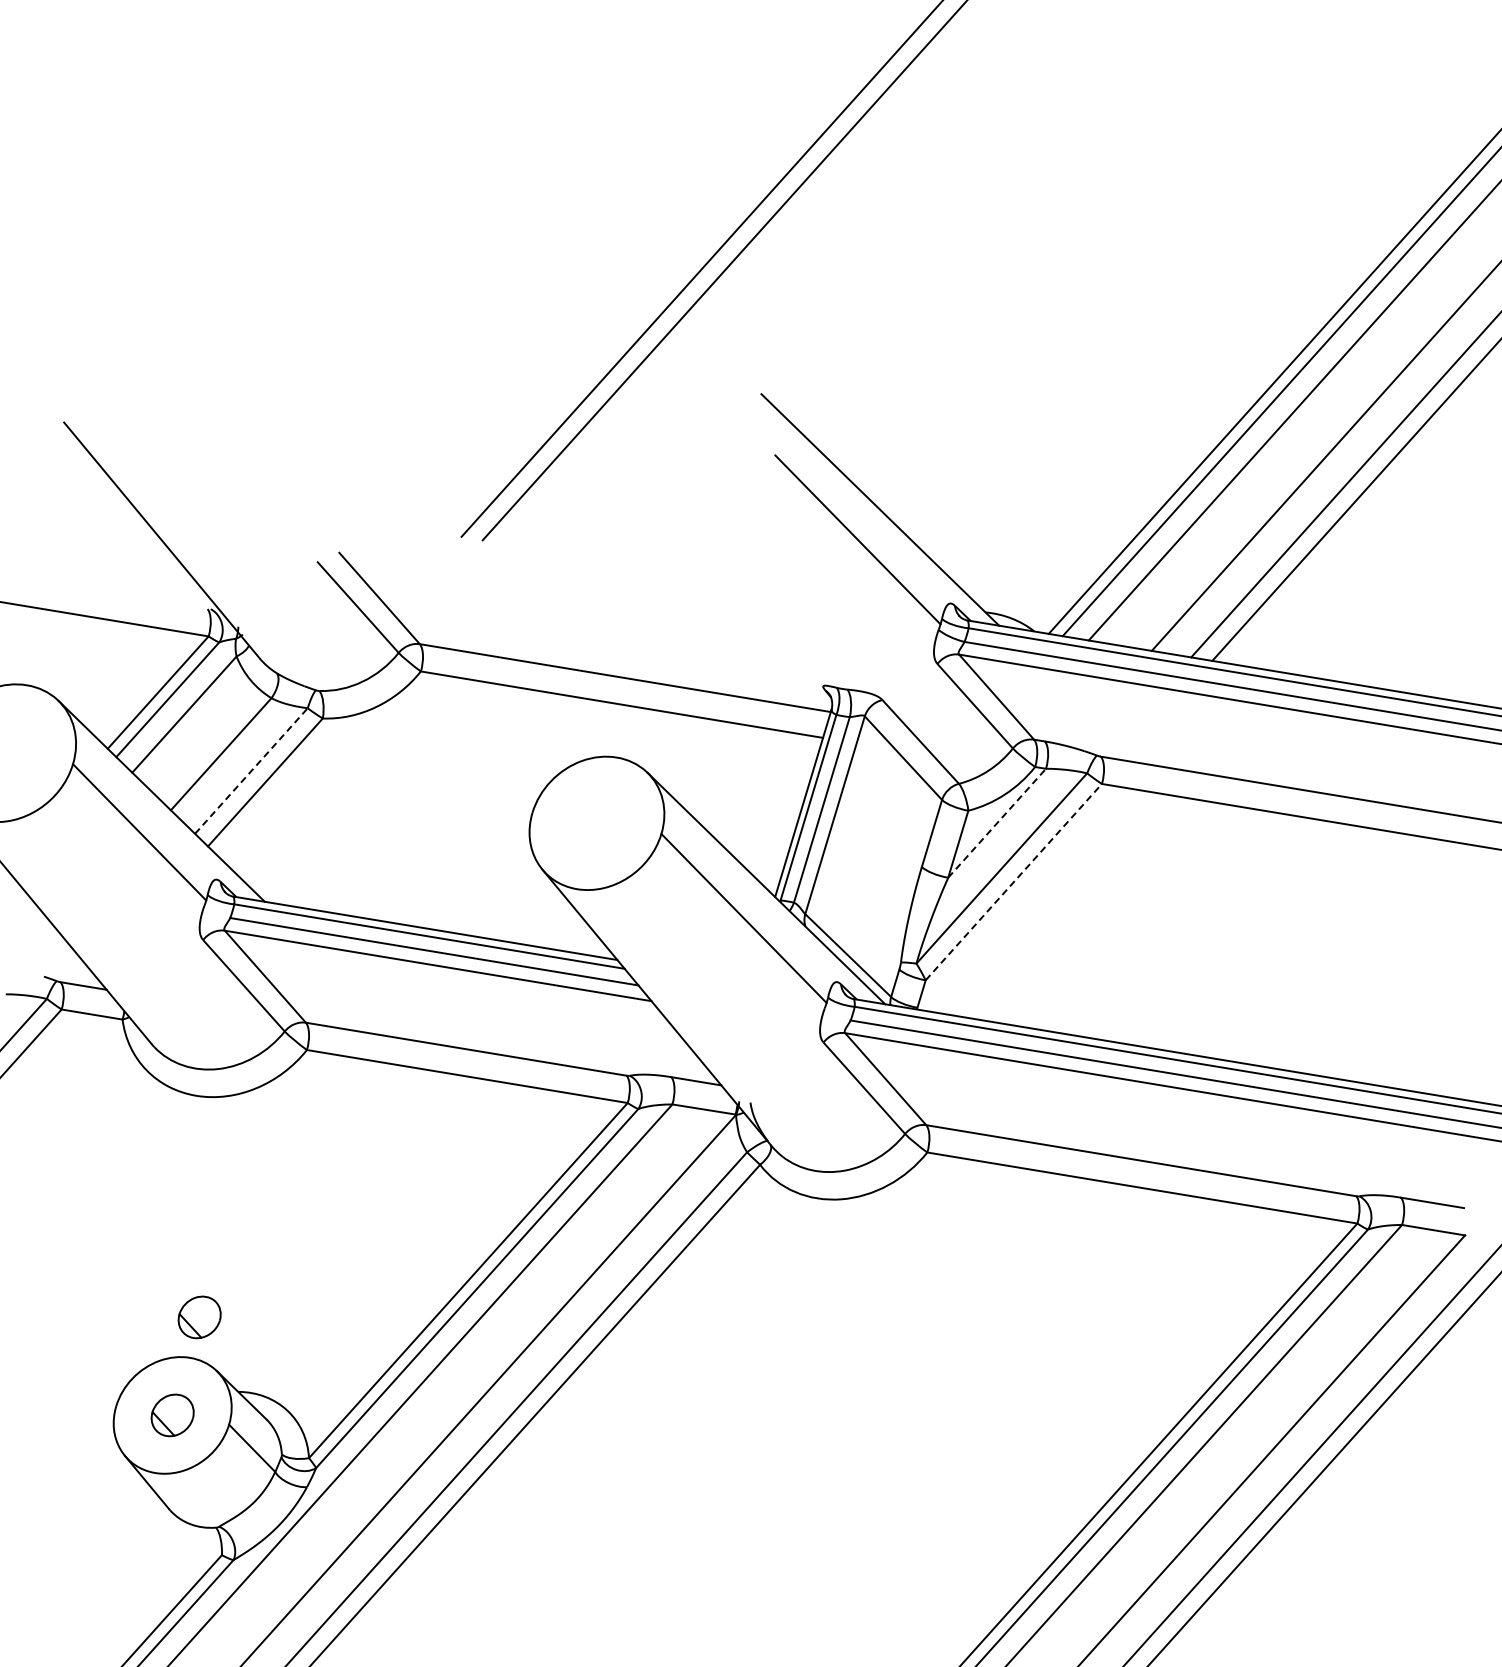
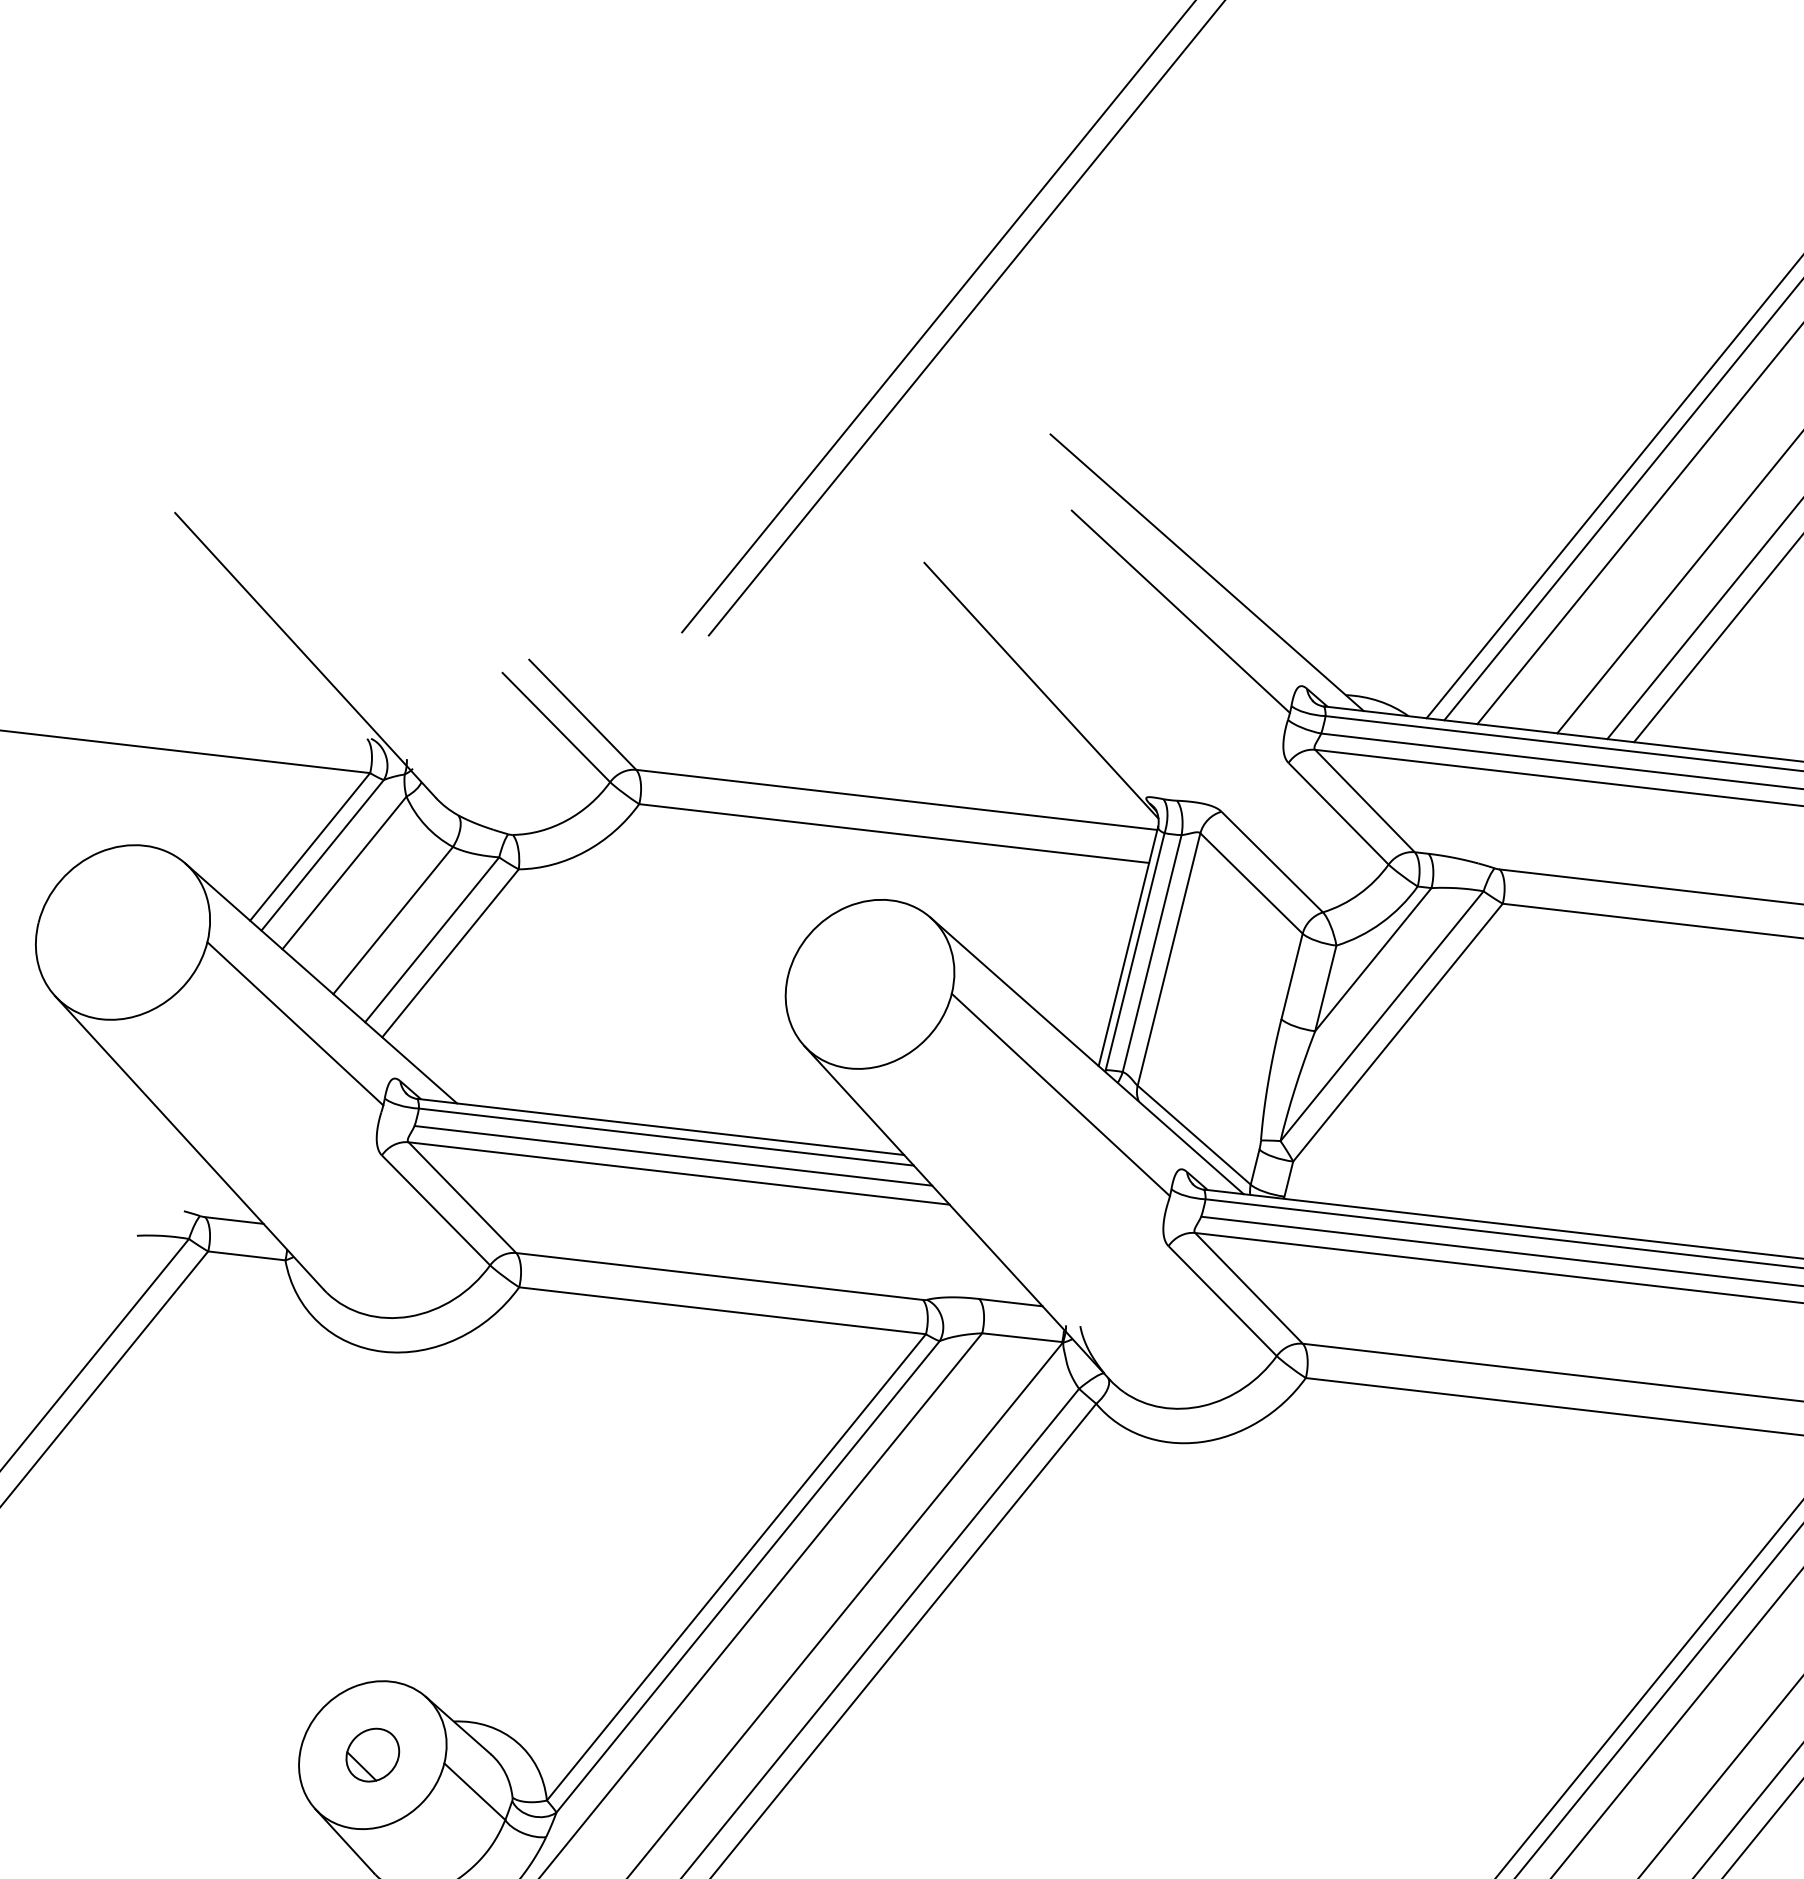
line: (744, 596) -> (1041, 689), added
line: (251, 770) -> (432, 939), dashed -> solid
line: (997, 822) -> (1373, 958), dashed -> solid
line: (1013, 882) -> (1397, 1033), dashed -> solid
part: (199, 1317) -> (400, 1630), removed

